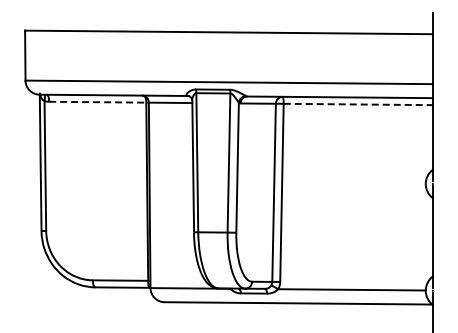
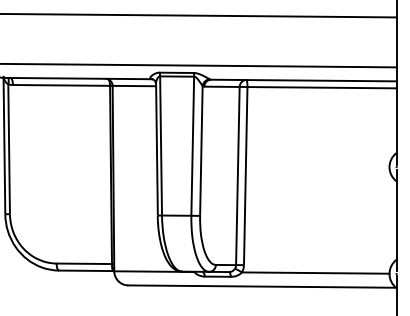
line: (97, 102) -> (61, 85), dashed -> solid
line: (358, 104) -> (322, 87), dashed -> solid

